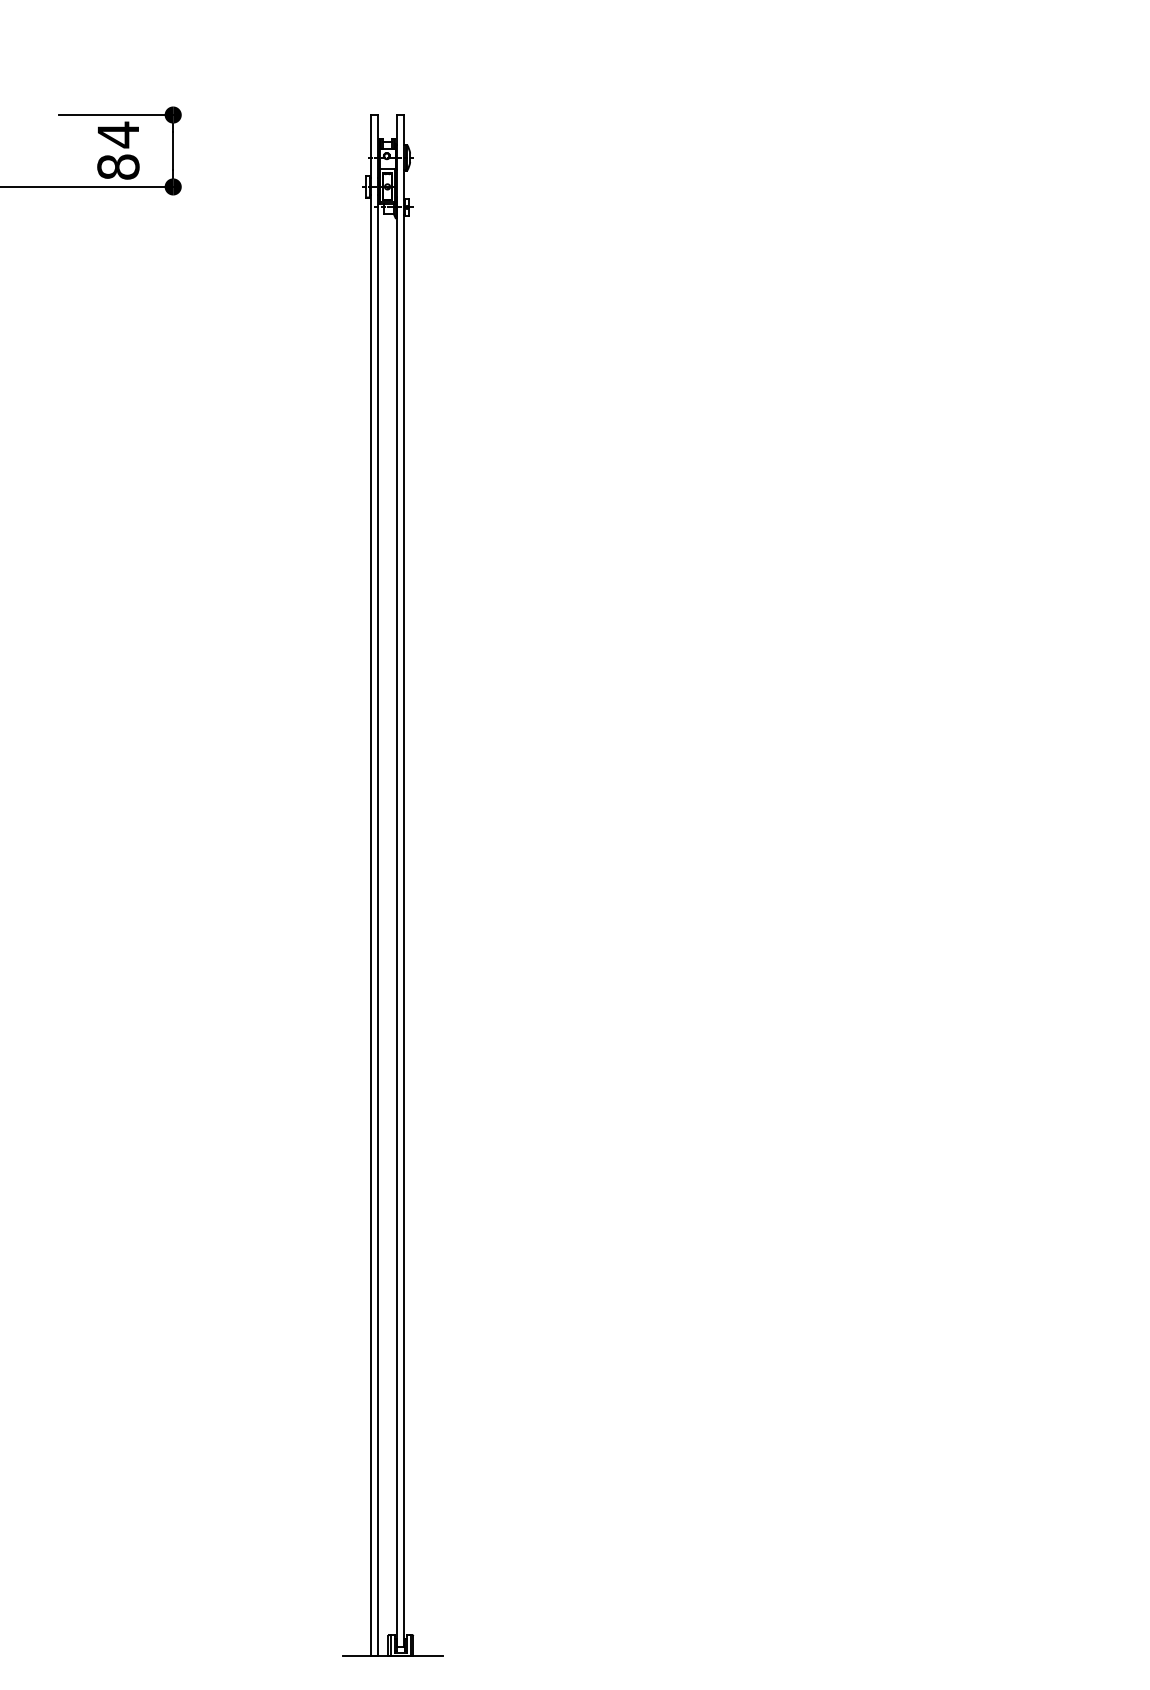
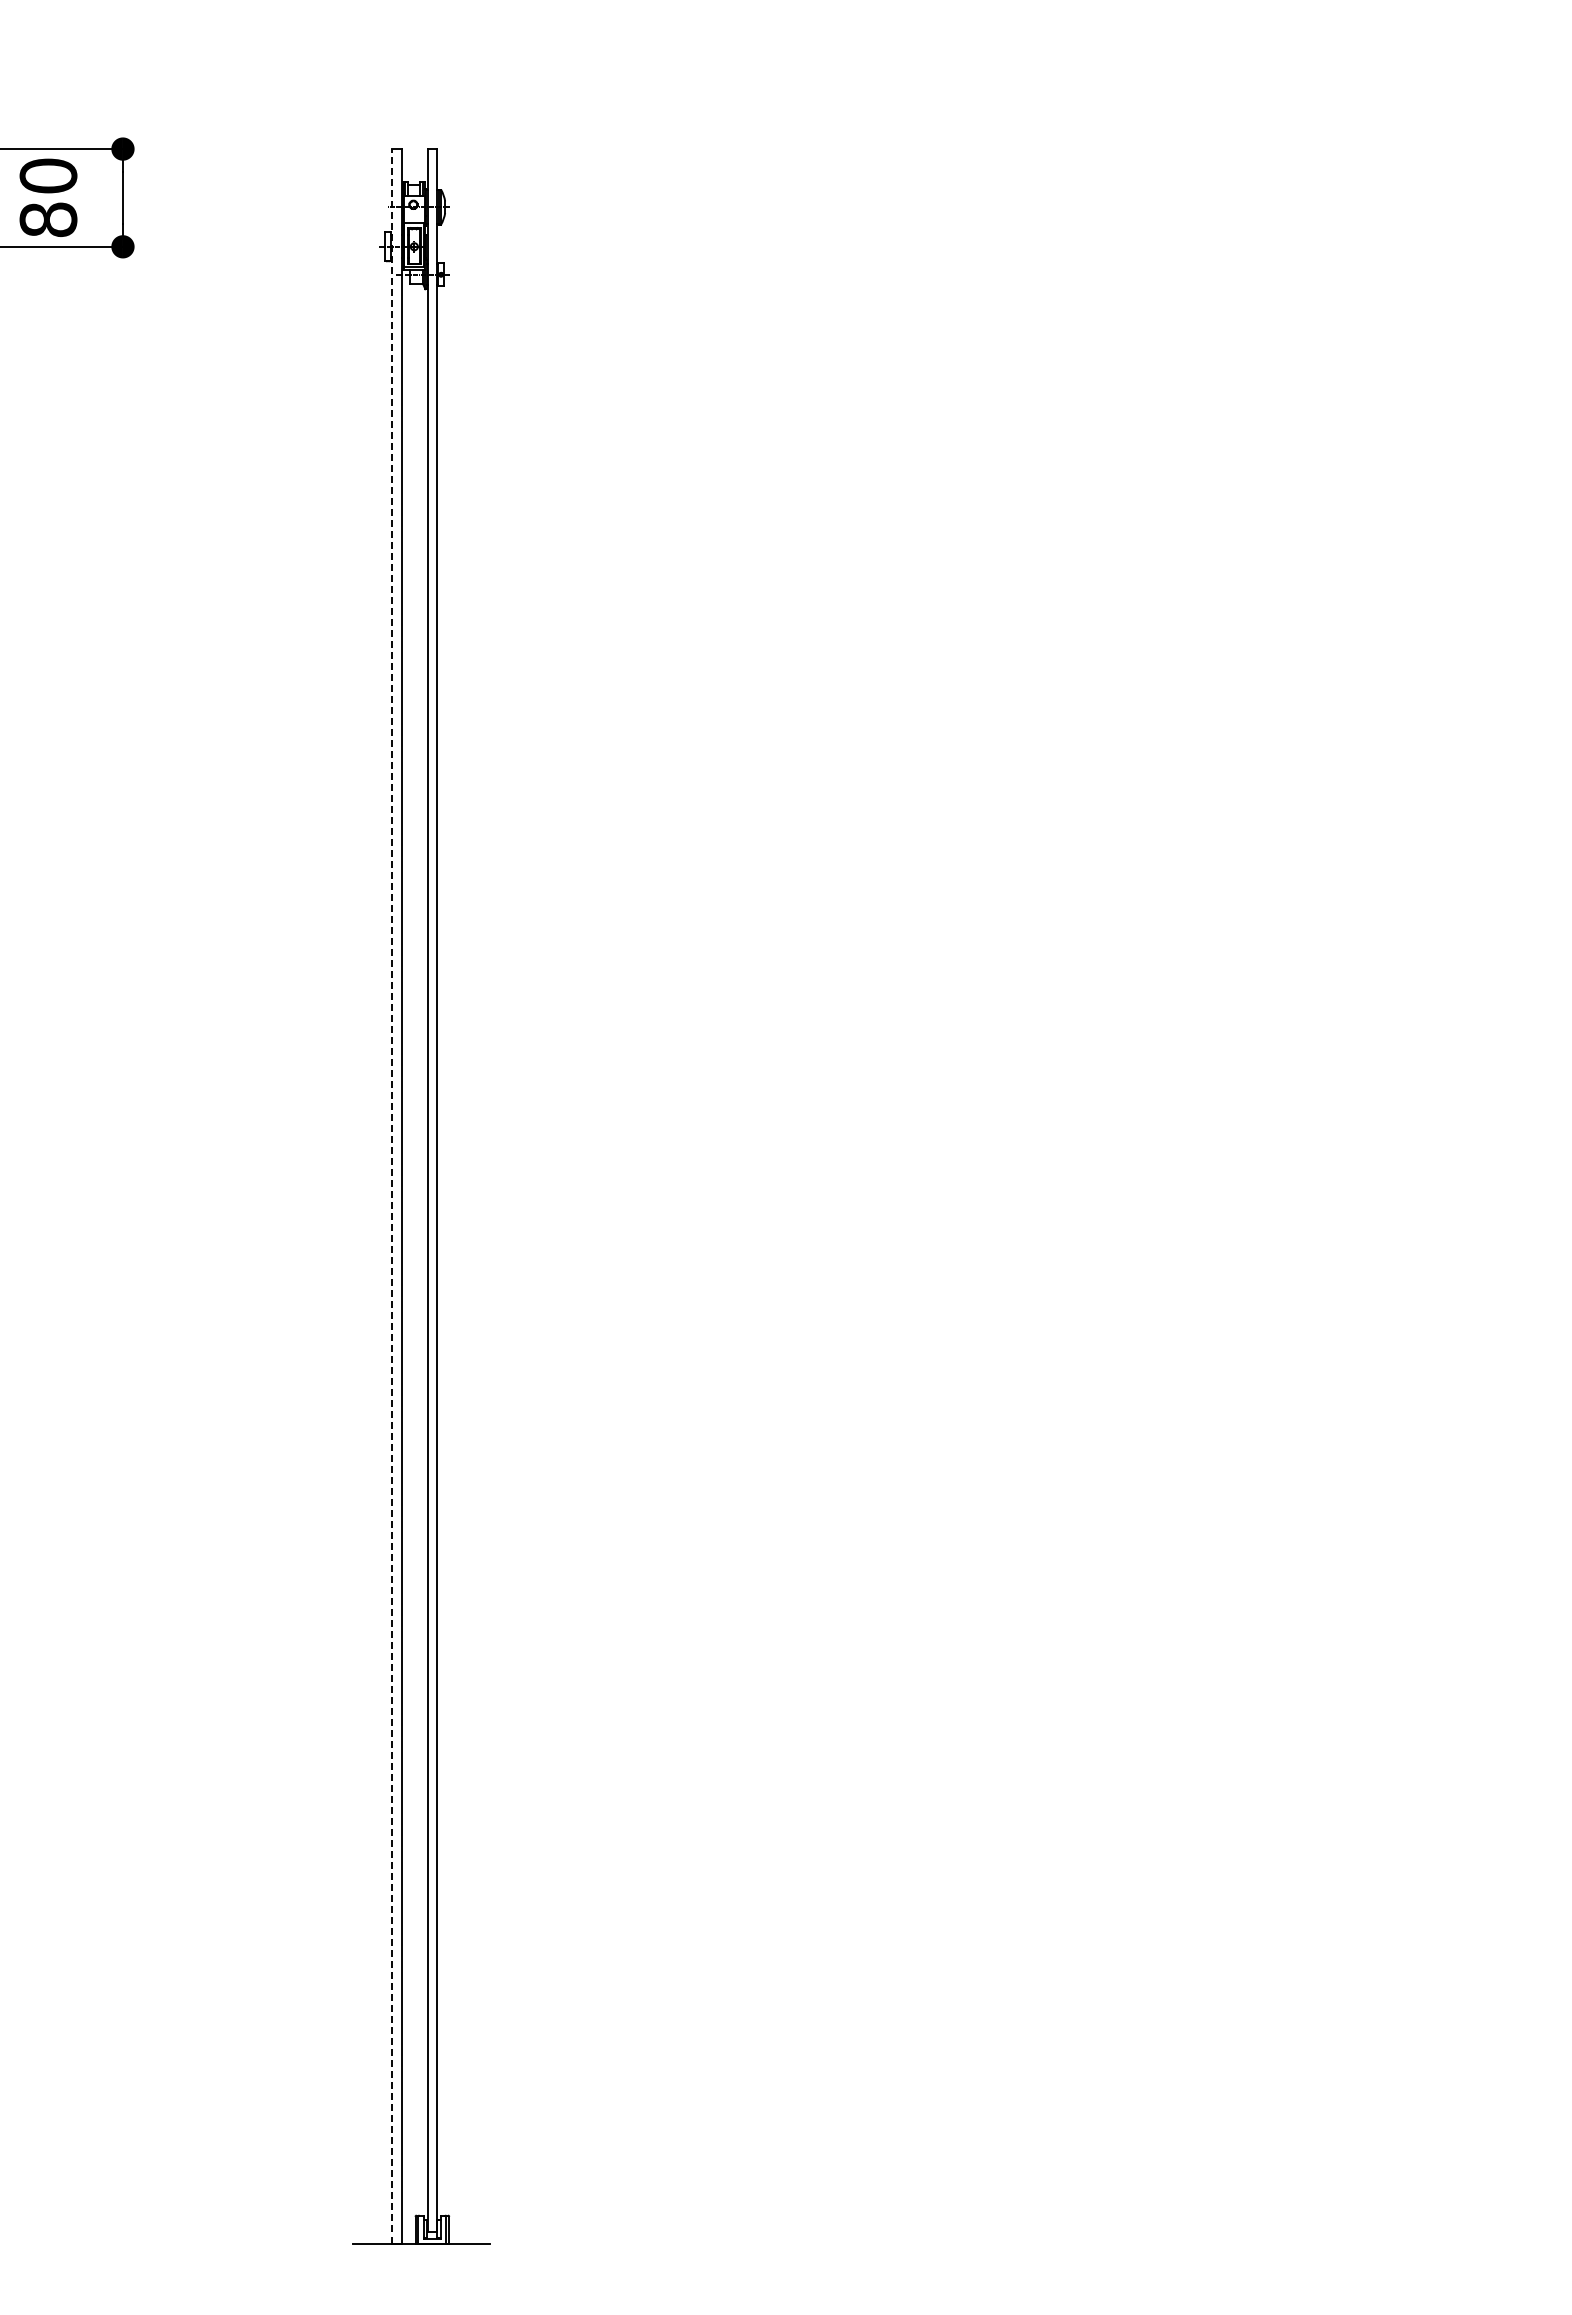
text: (118, 135) -> (48, 176), 84 -> 80
line: (371, 884) -> (392, 1195), solid -> dashed

